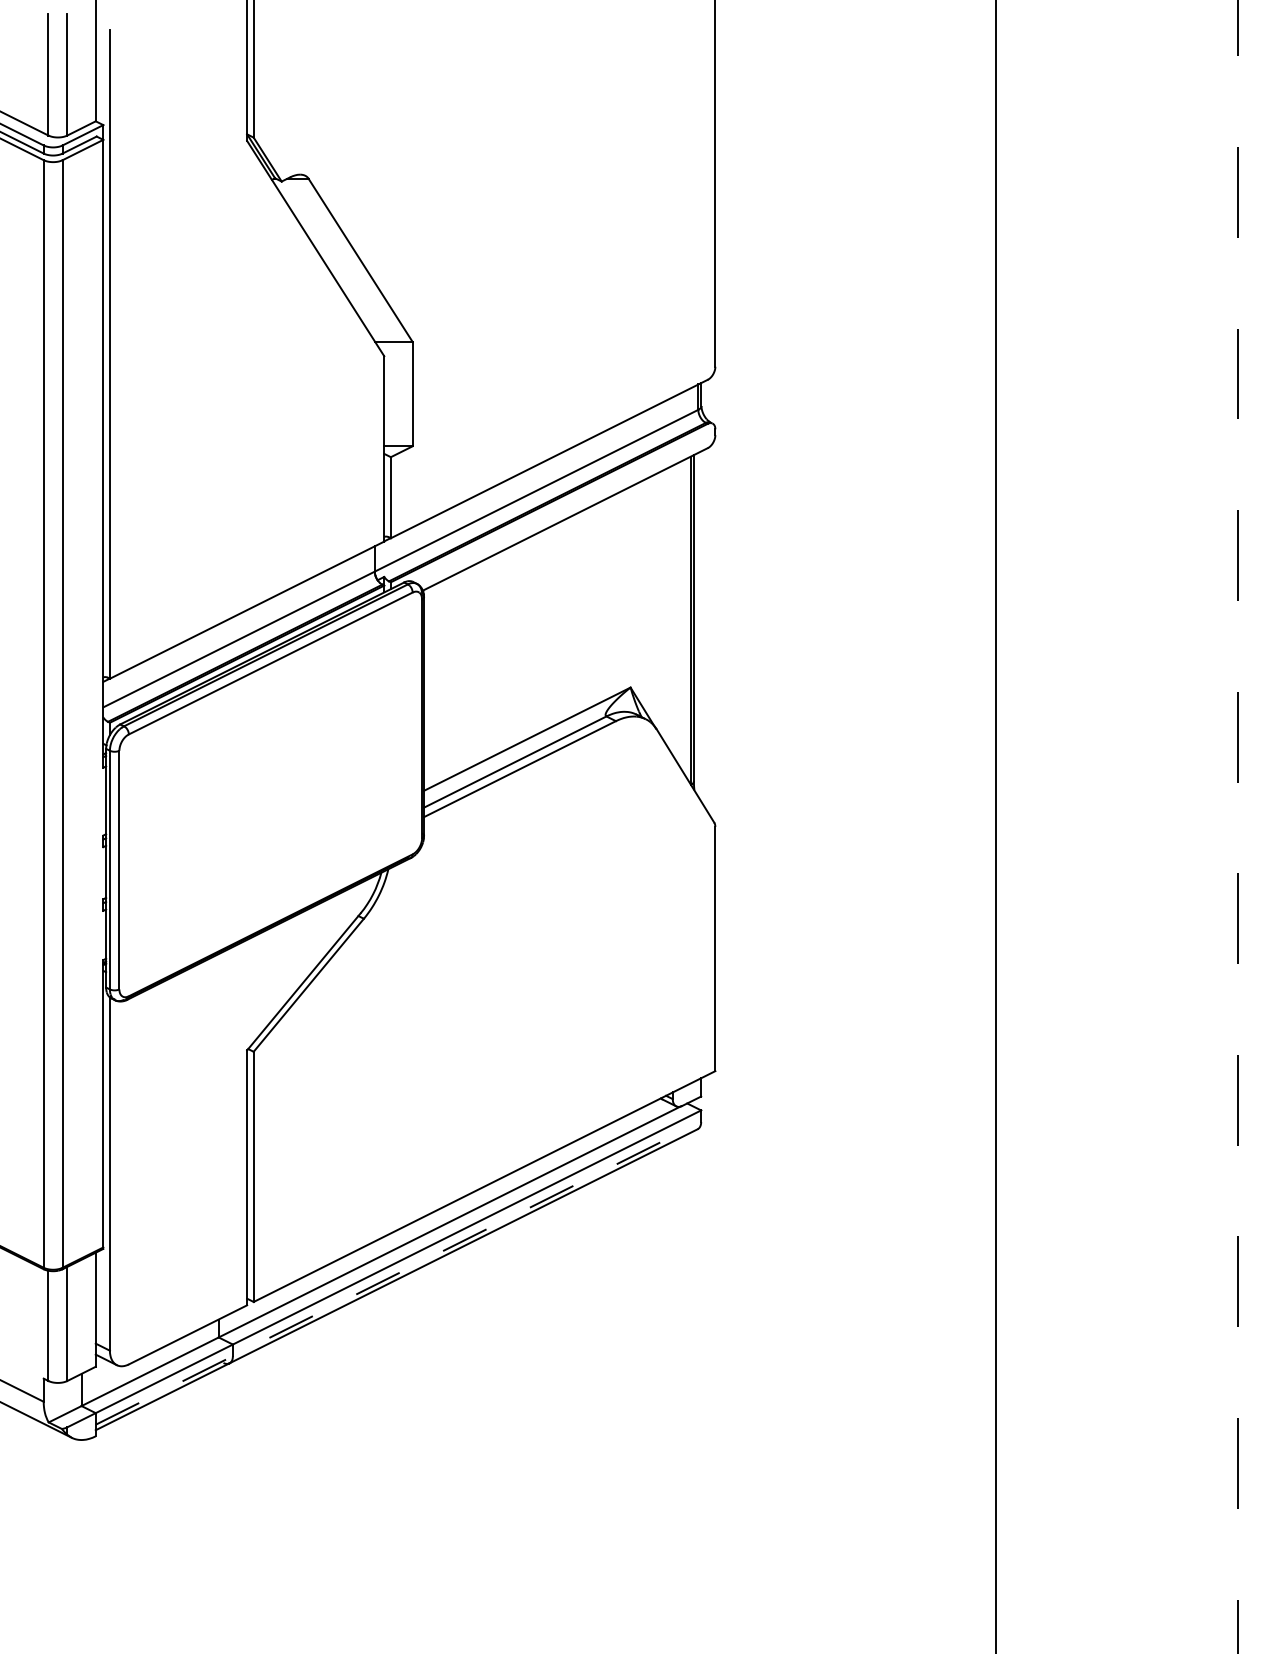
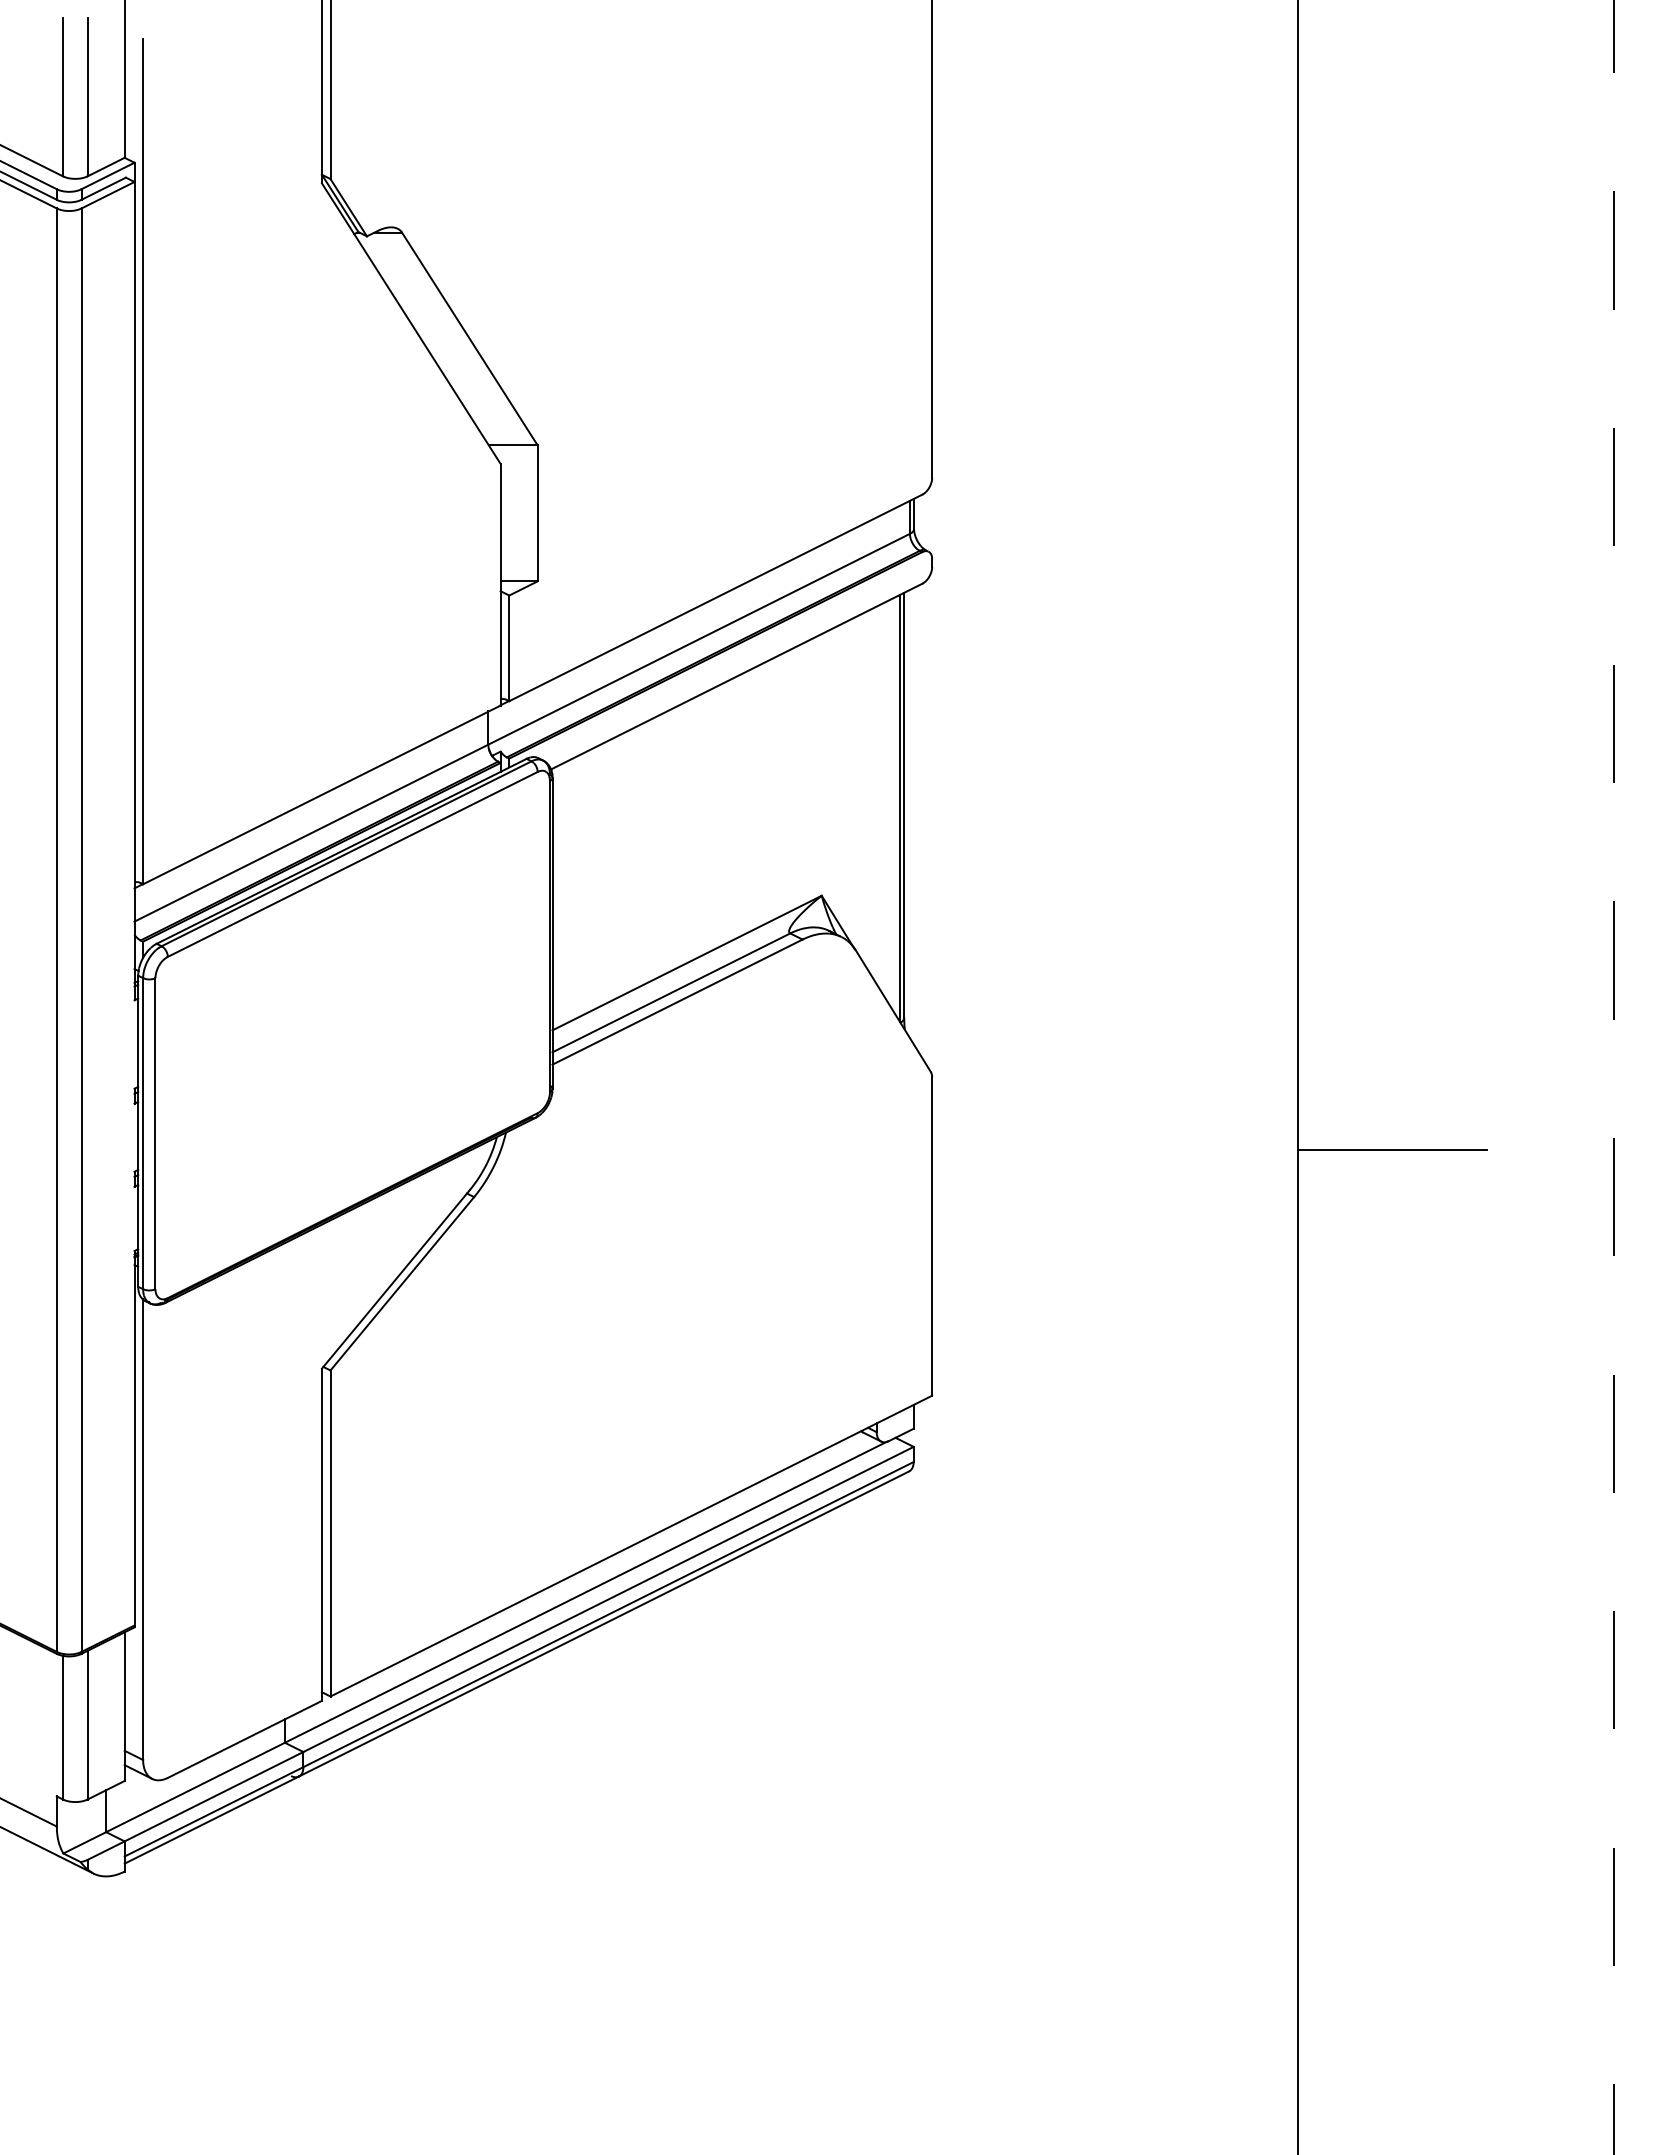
line: (1068, 882) -> (1392, 1149), added
line: (398, 1273) -> (519, 1659), dashed -> solid

